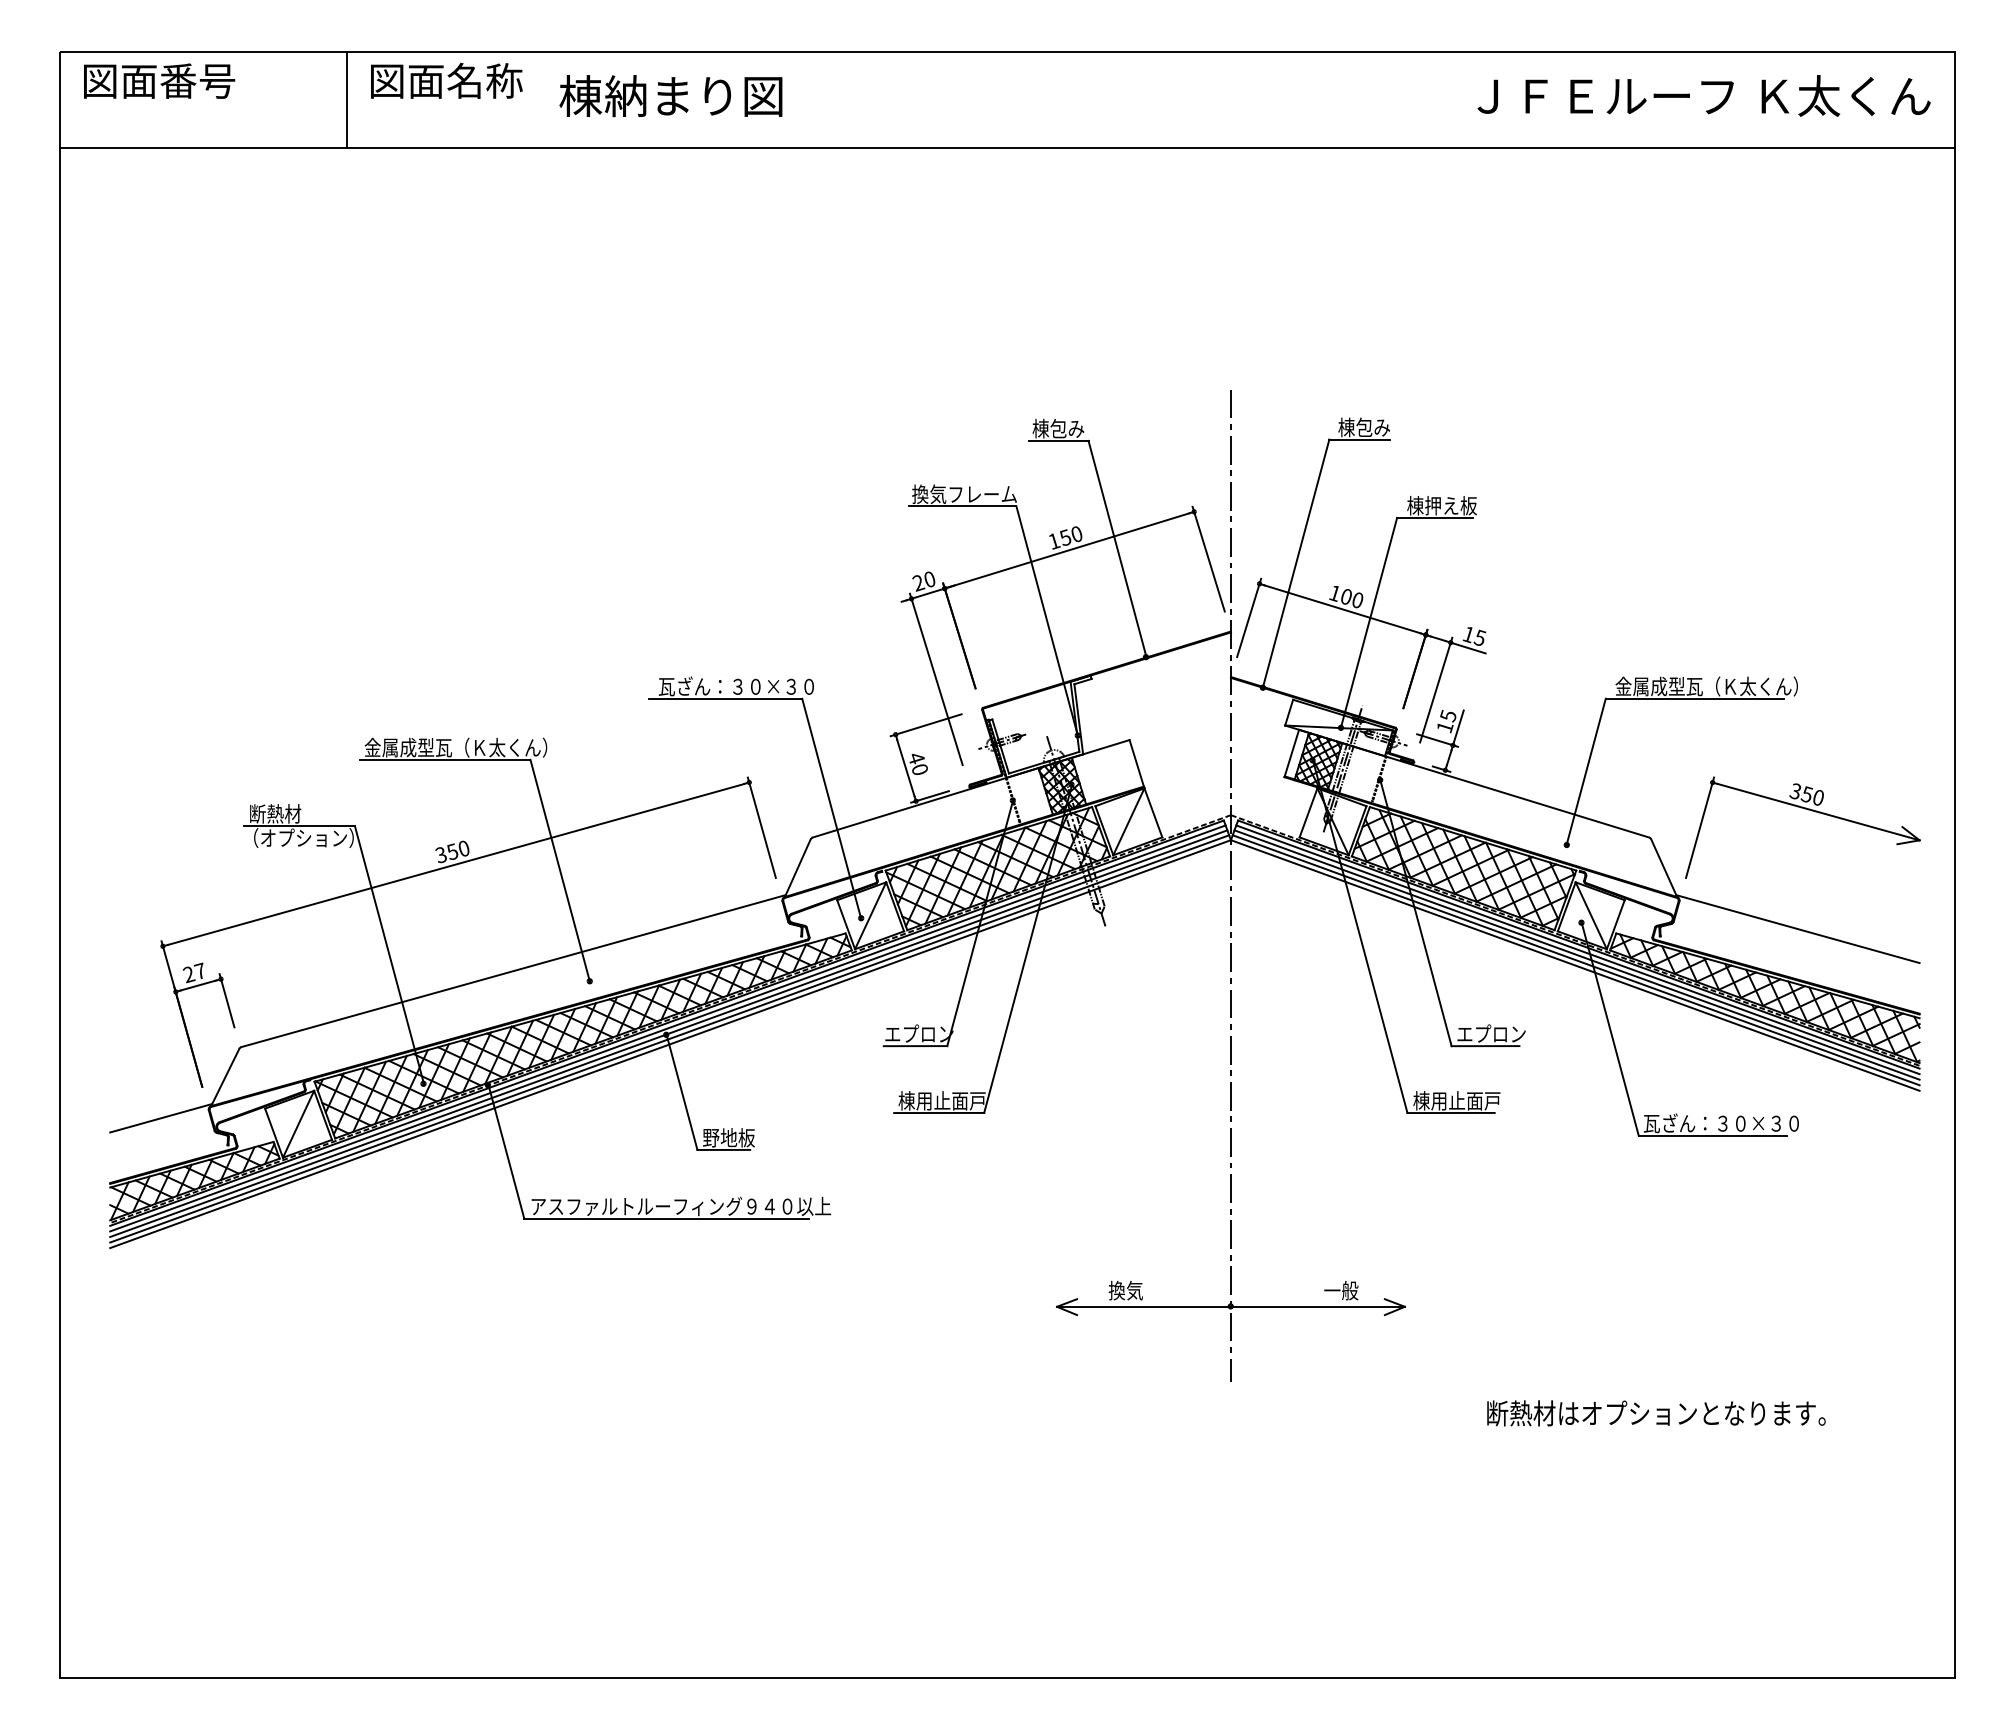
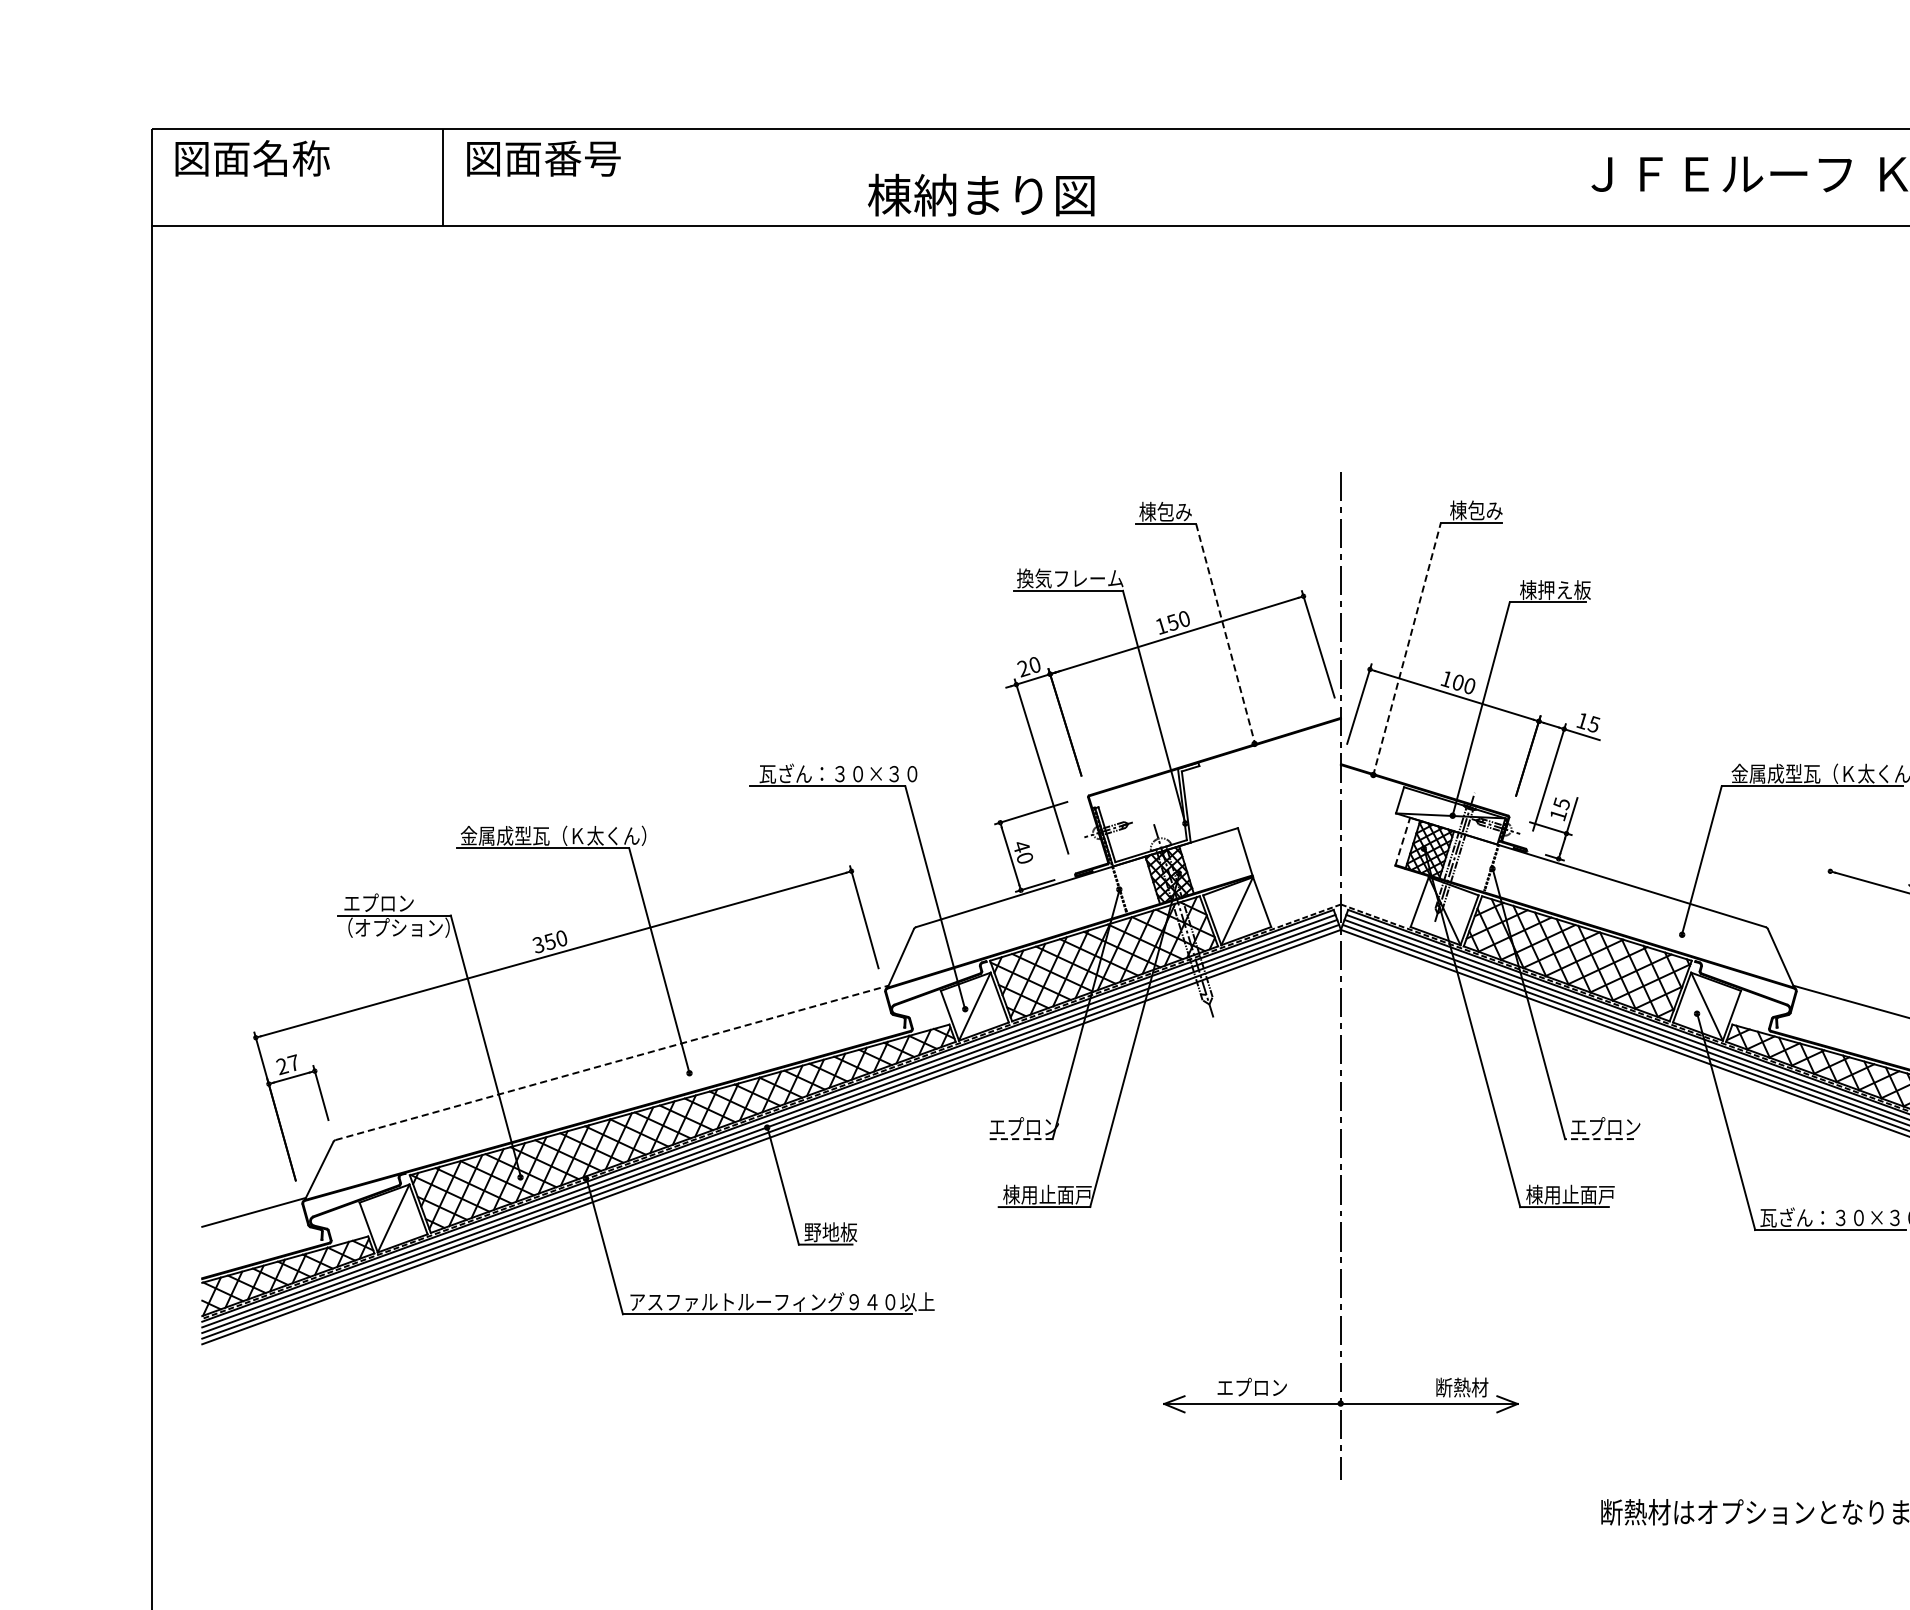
text: (197, 80) -> (290, 158), 図面番号 -> 図面名称
text: (484, 80) -> (582, 158), 図面名称 -> 図面番号
text: (670, 96) -> (980, 195), moved
line: (1117, 549) -> (1225, 634), solid -> dashed
line: (1296, 563) -> (1407, 648), solid -> dashed
line: (1291, 753) -> (1402, 841), solid -> dashed
text: (284, 813) -> (379, 902), 断熱材 -> エプロン
line: (1700, 827) -> (1817, 916), removed
line: (513, 971) -> (611, 1063), solid -> dashed
line: (915, 1046) -> (1020, 1139), solid -> dashed
line: (1485, 1046) -> (1599, 1139), solid -> dashed
text: (1142, 1290) -> (1251, 1387), 換気 -> エプロン
text: (1350, 1290) -> (1462, 1387), 一般 -> 断熱材

